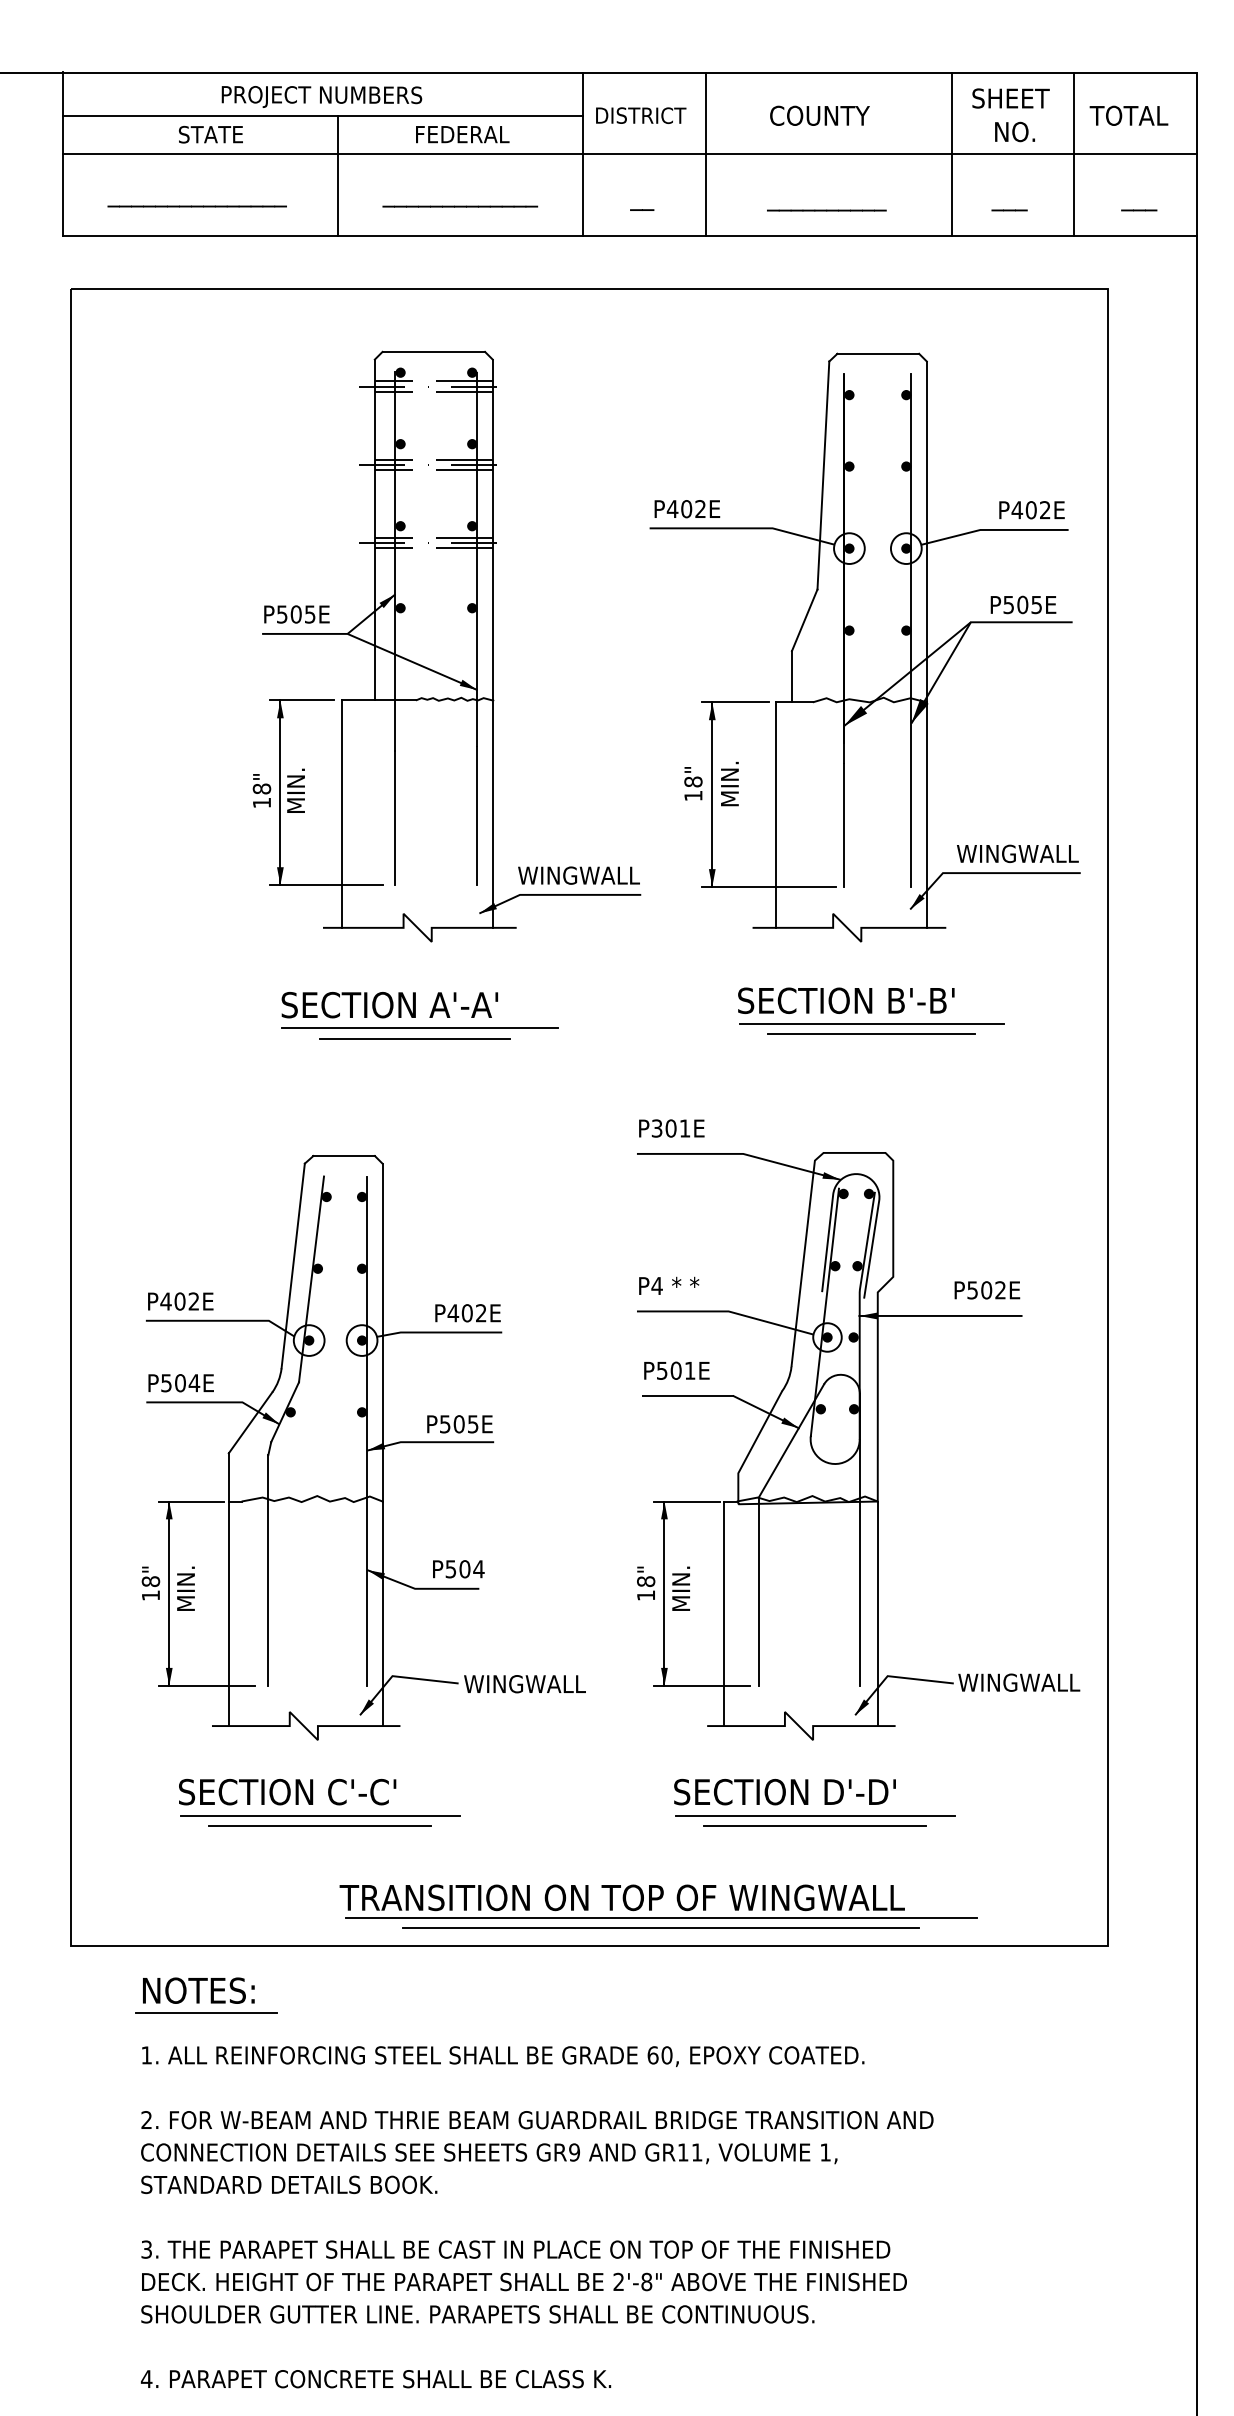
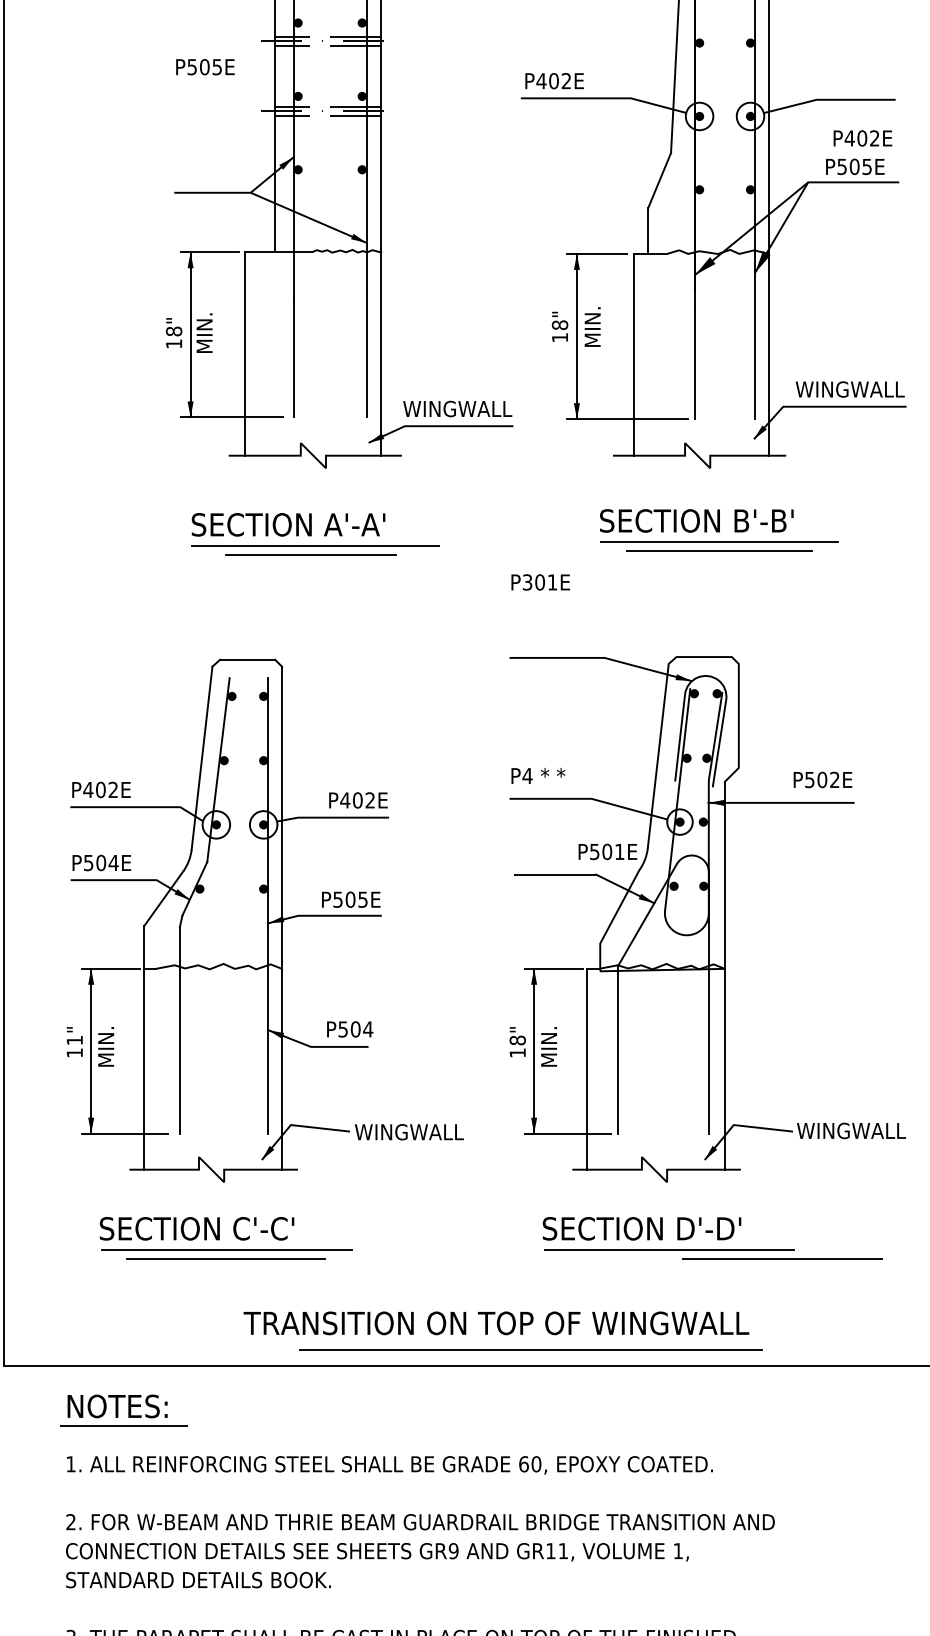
text: (1031, 510) -> (862, 138), moved
text: (296, 614) -> (205, 67), moved
text: (671, 1128) -> (540, 582), moved
text: (676, 1370) -> (607, 851), moved
text: (150, 1581) -> (74, 1040), 18" -> 11"
line: (814, 1825) -> (781, 1258), moved
line: (660, 1917) -> (530, 1340), removed

